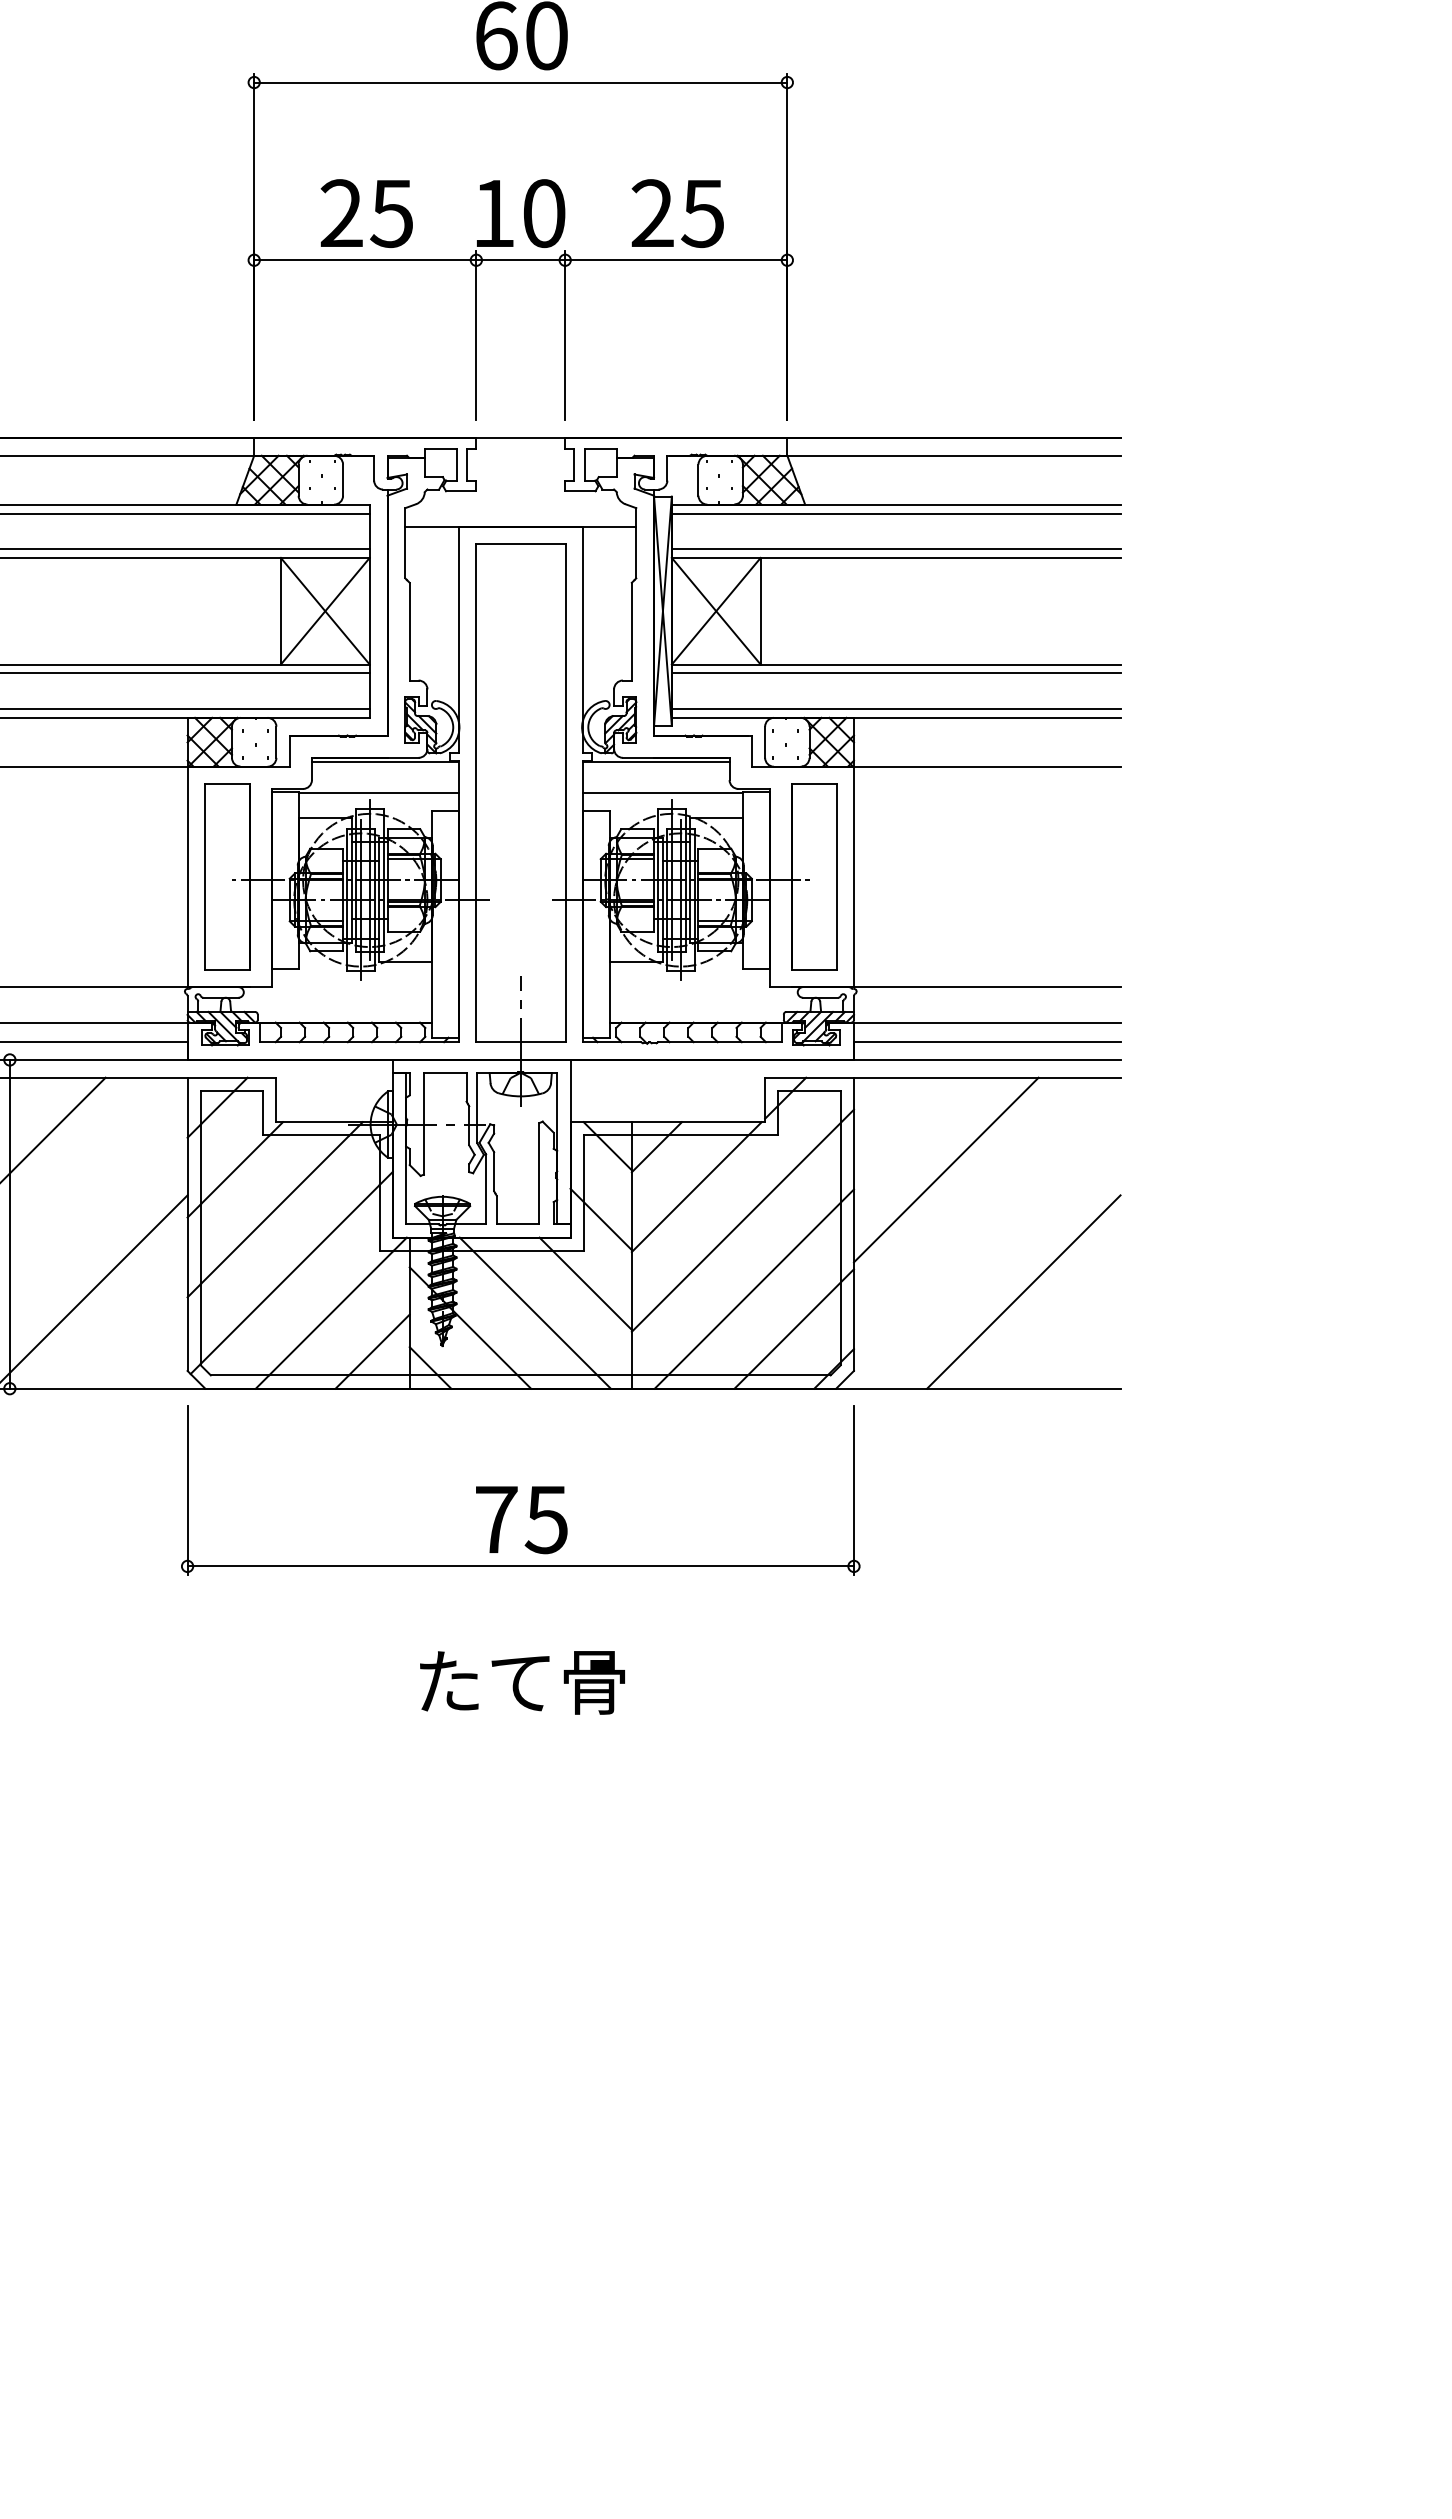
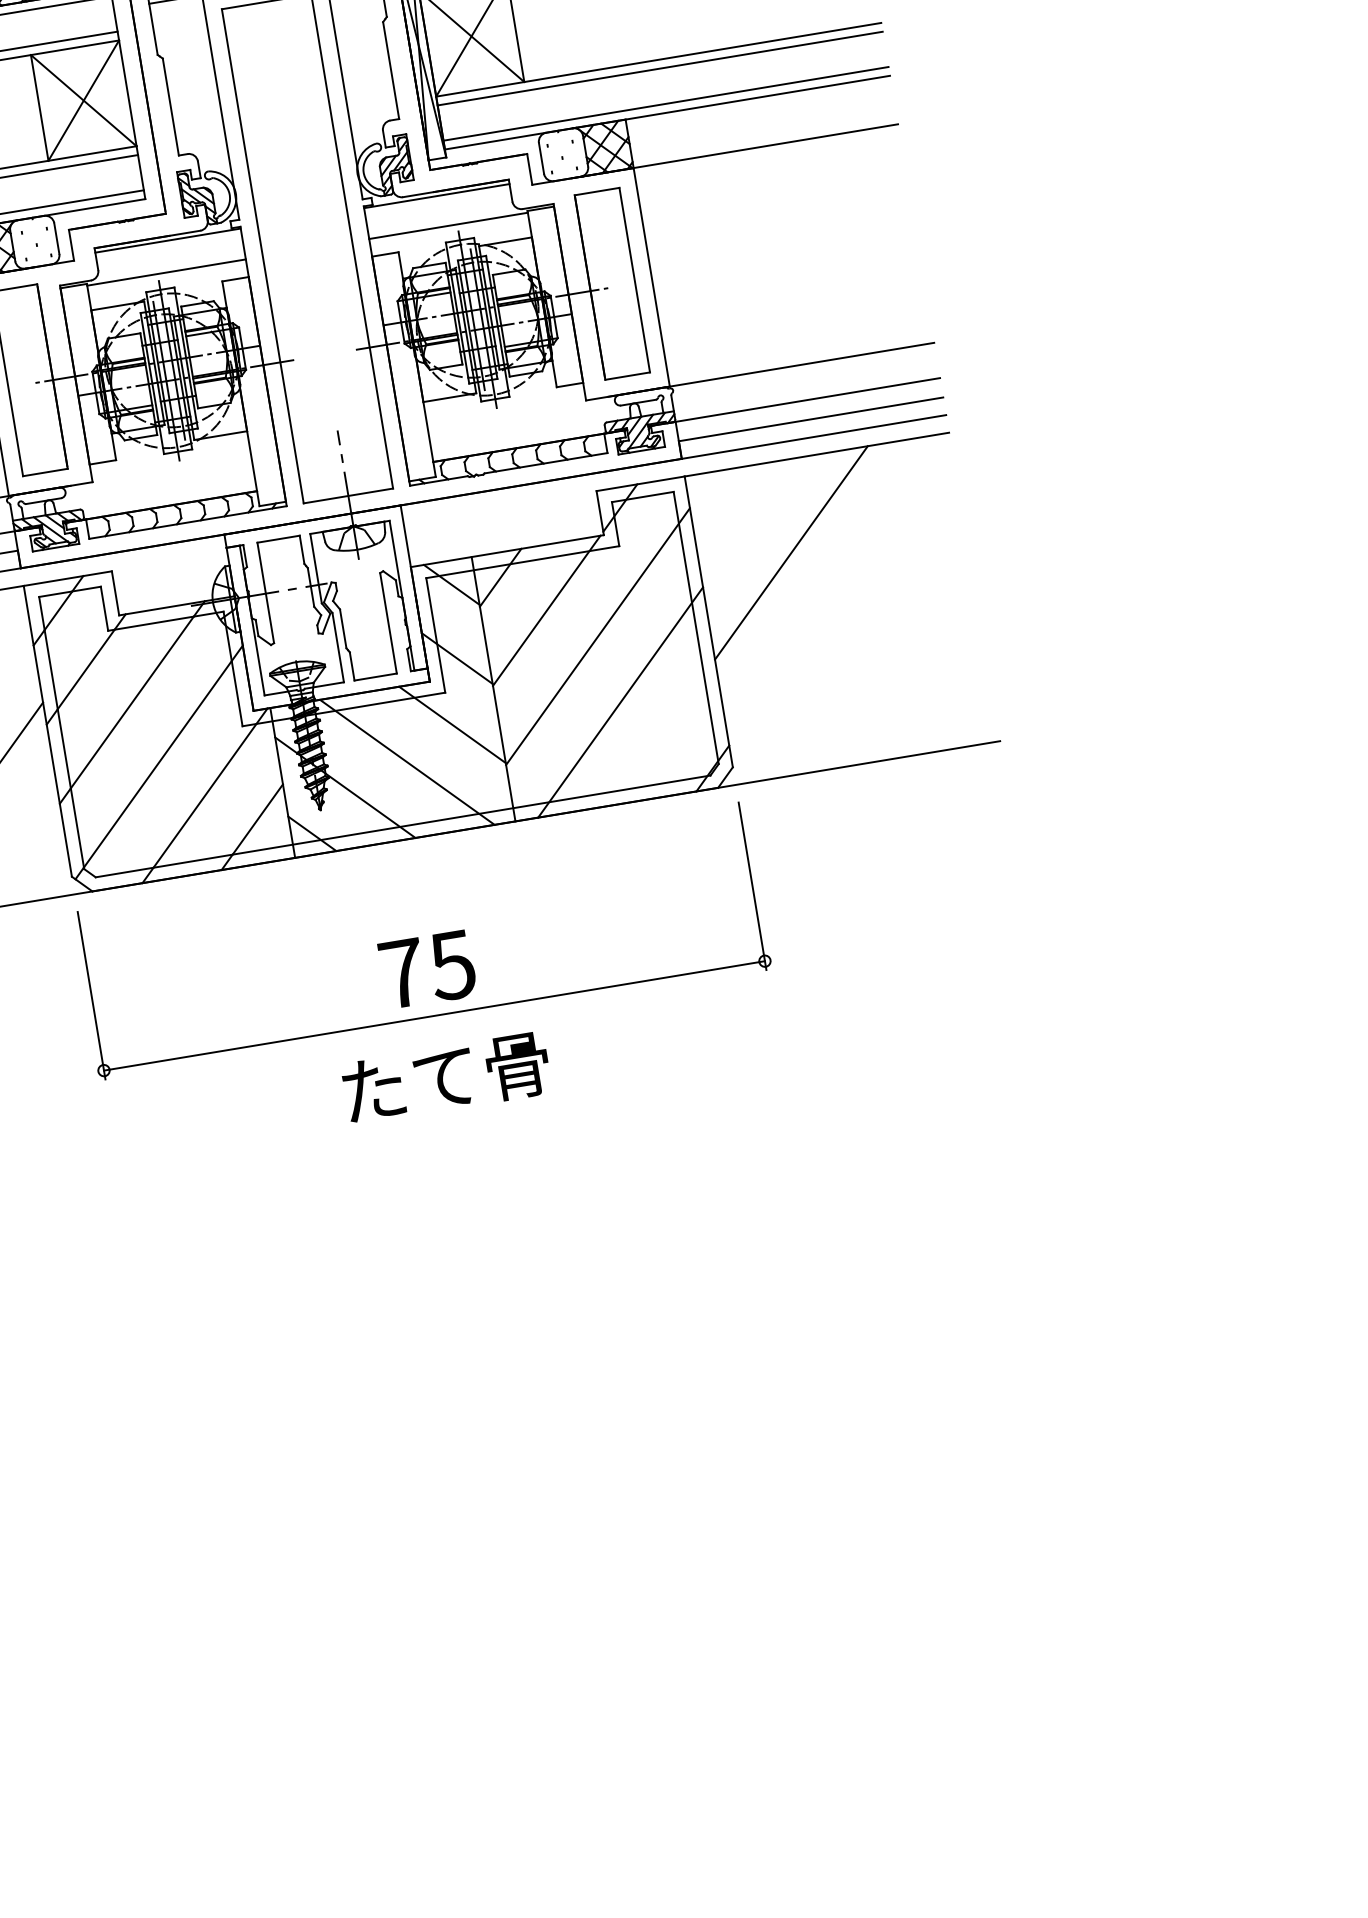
line: (1023, 1291) -> (887, 660), removed
line: (793, 1328) -> (665, 735), removed
text: (522, 1682) -> (446, 1078), moved

